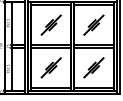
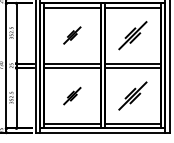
part: (50, 24) -> (71, 34), size x0.6
part: (50, 67) -> (71, 95), size x0.6

